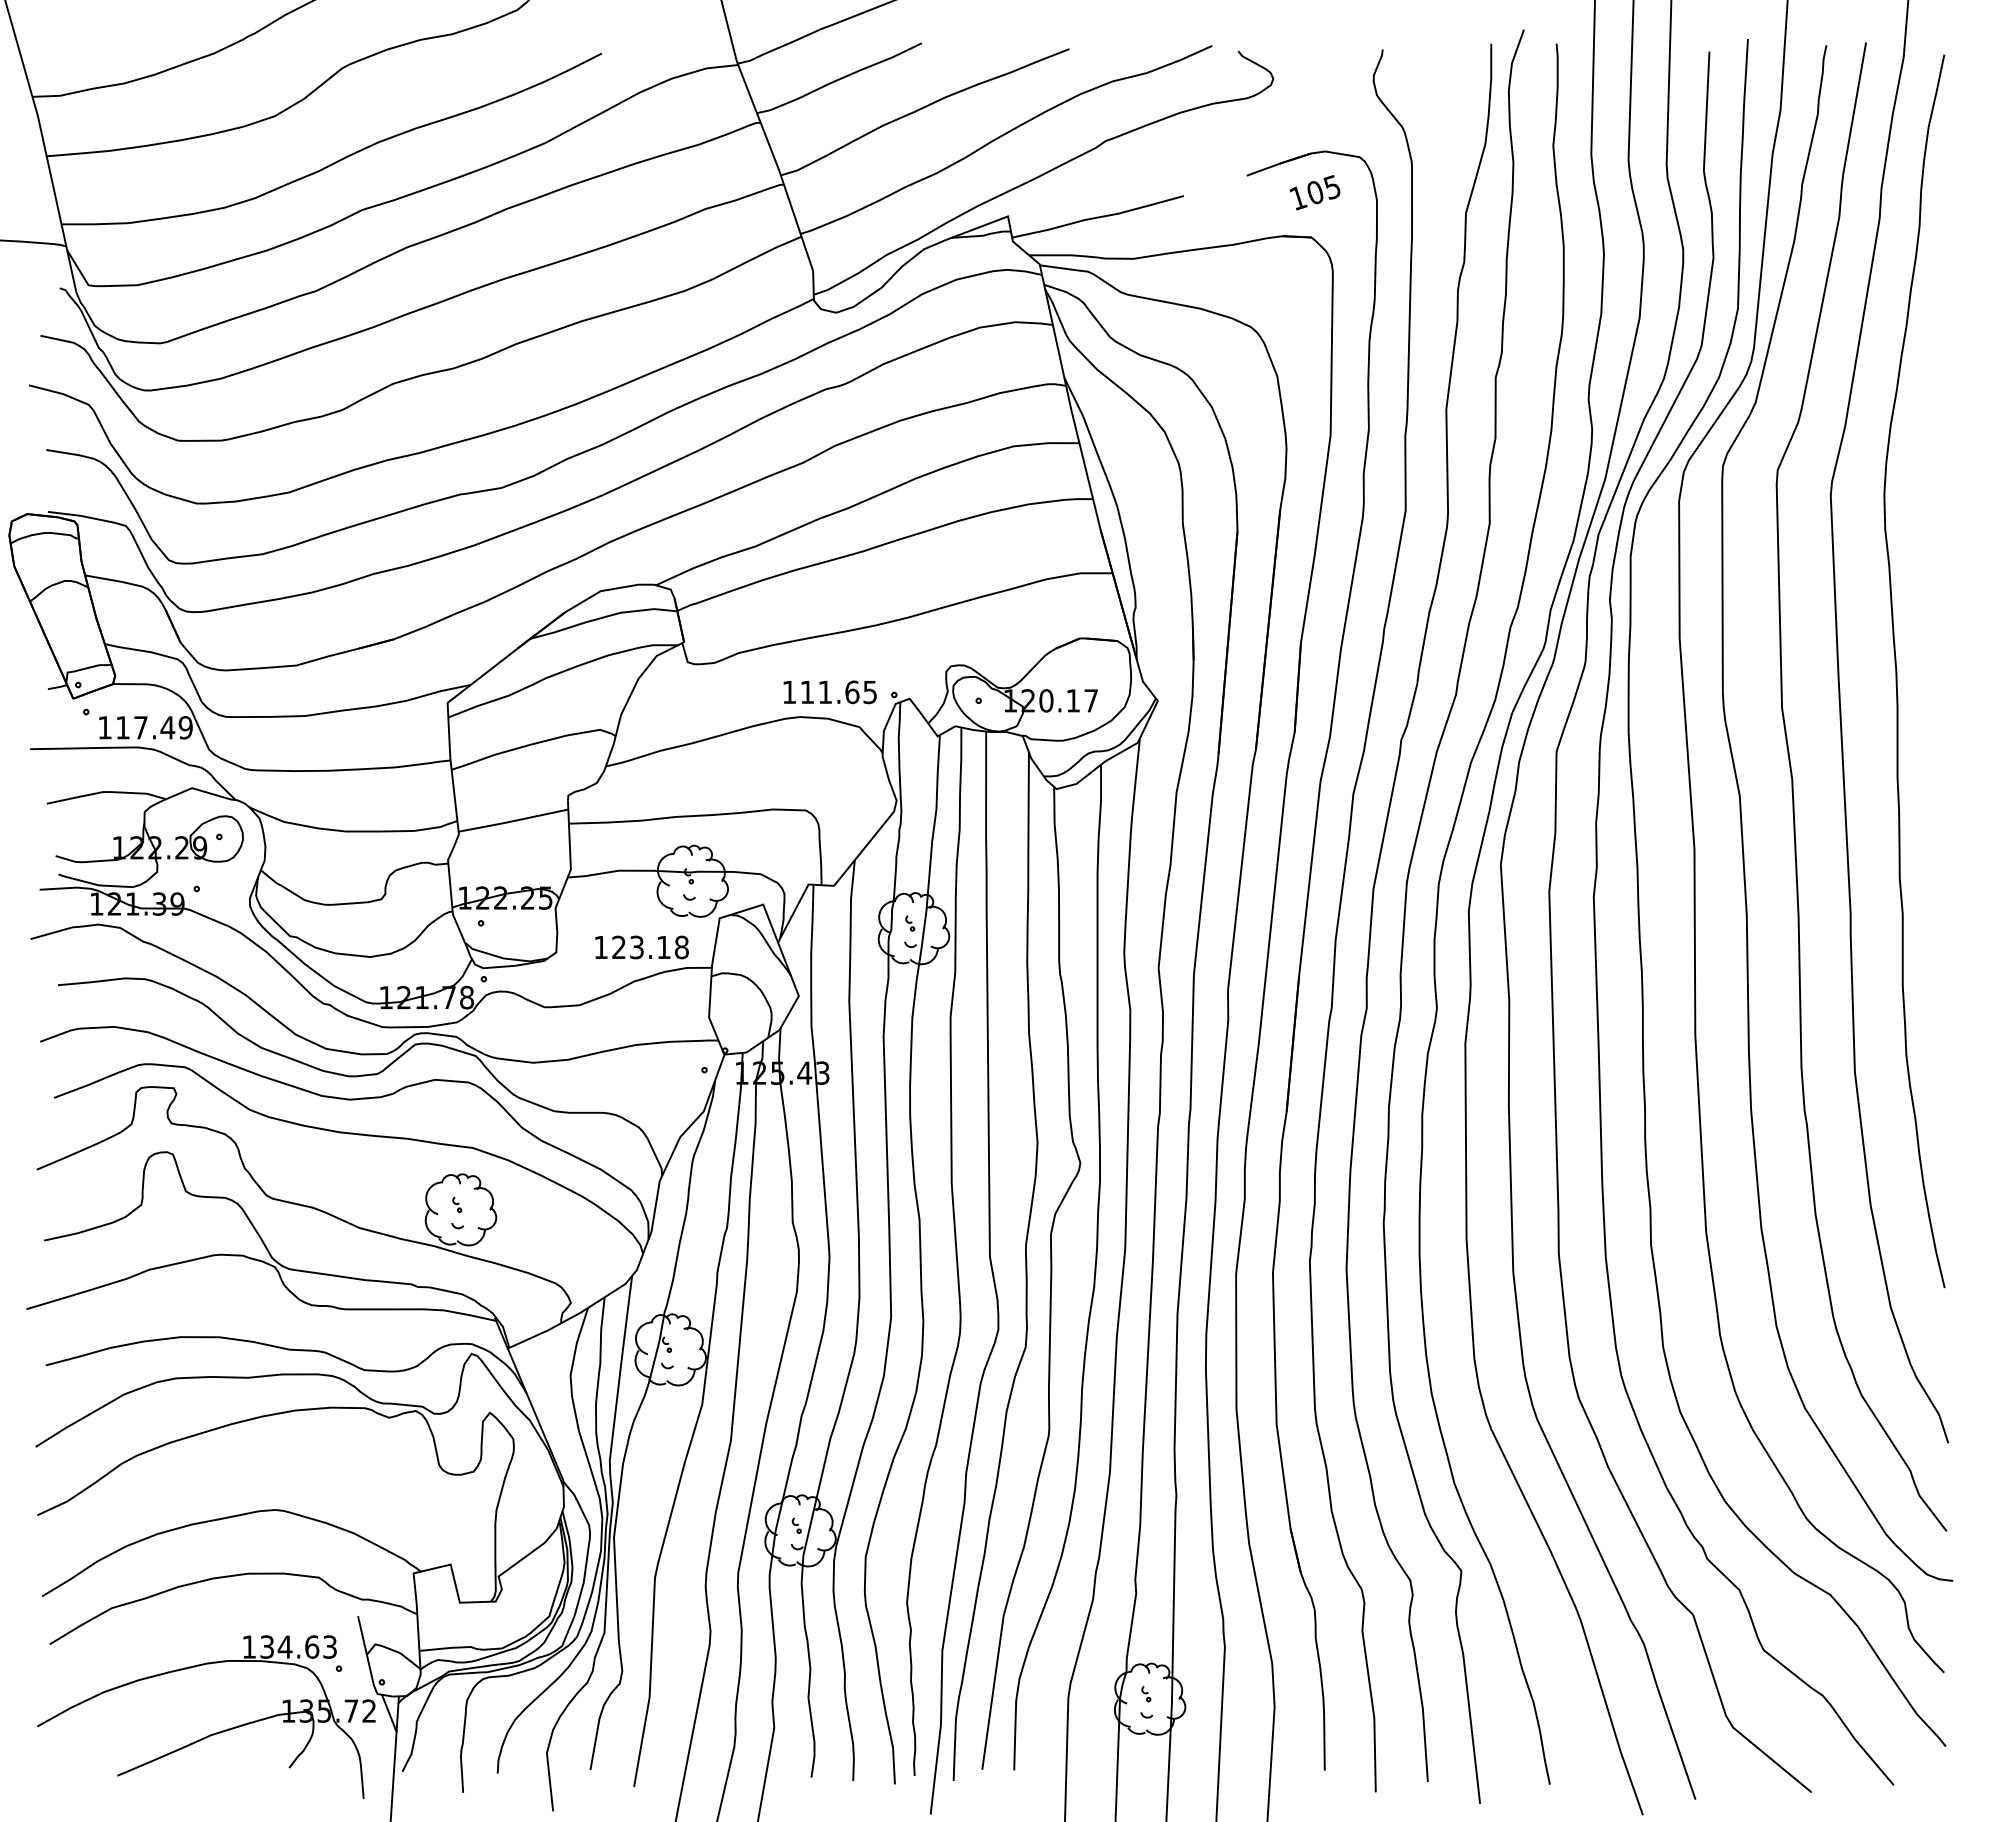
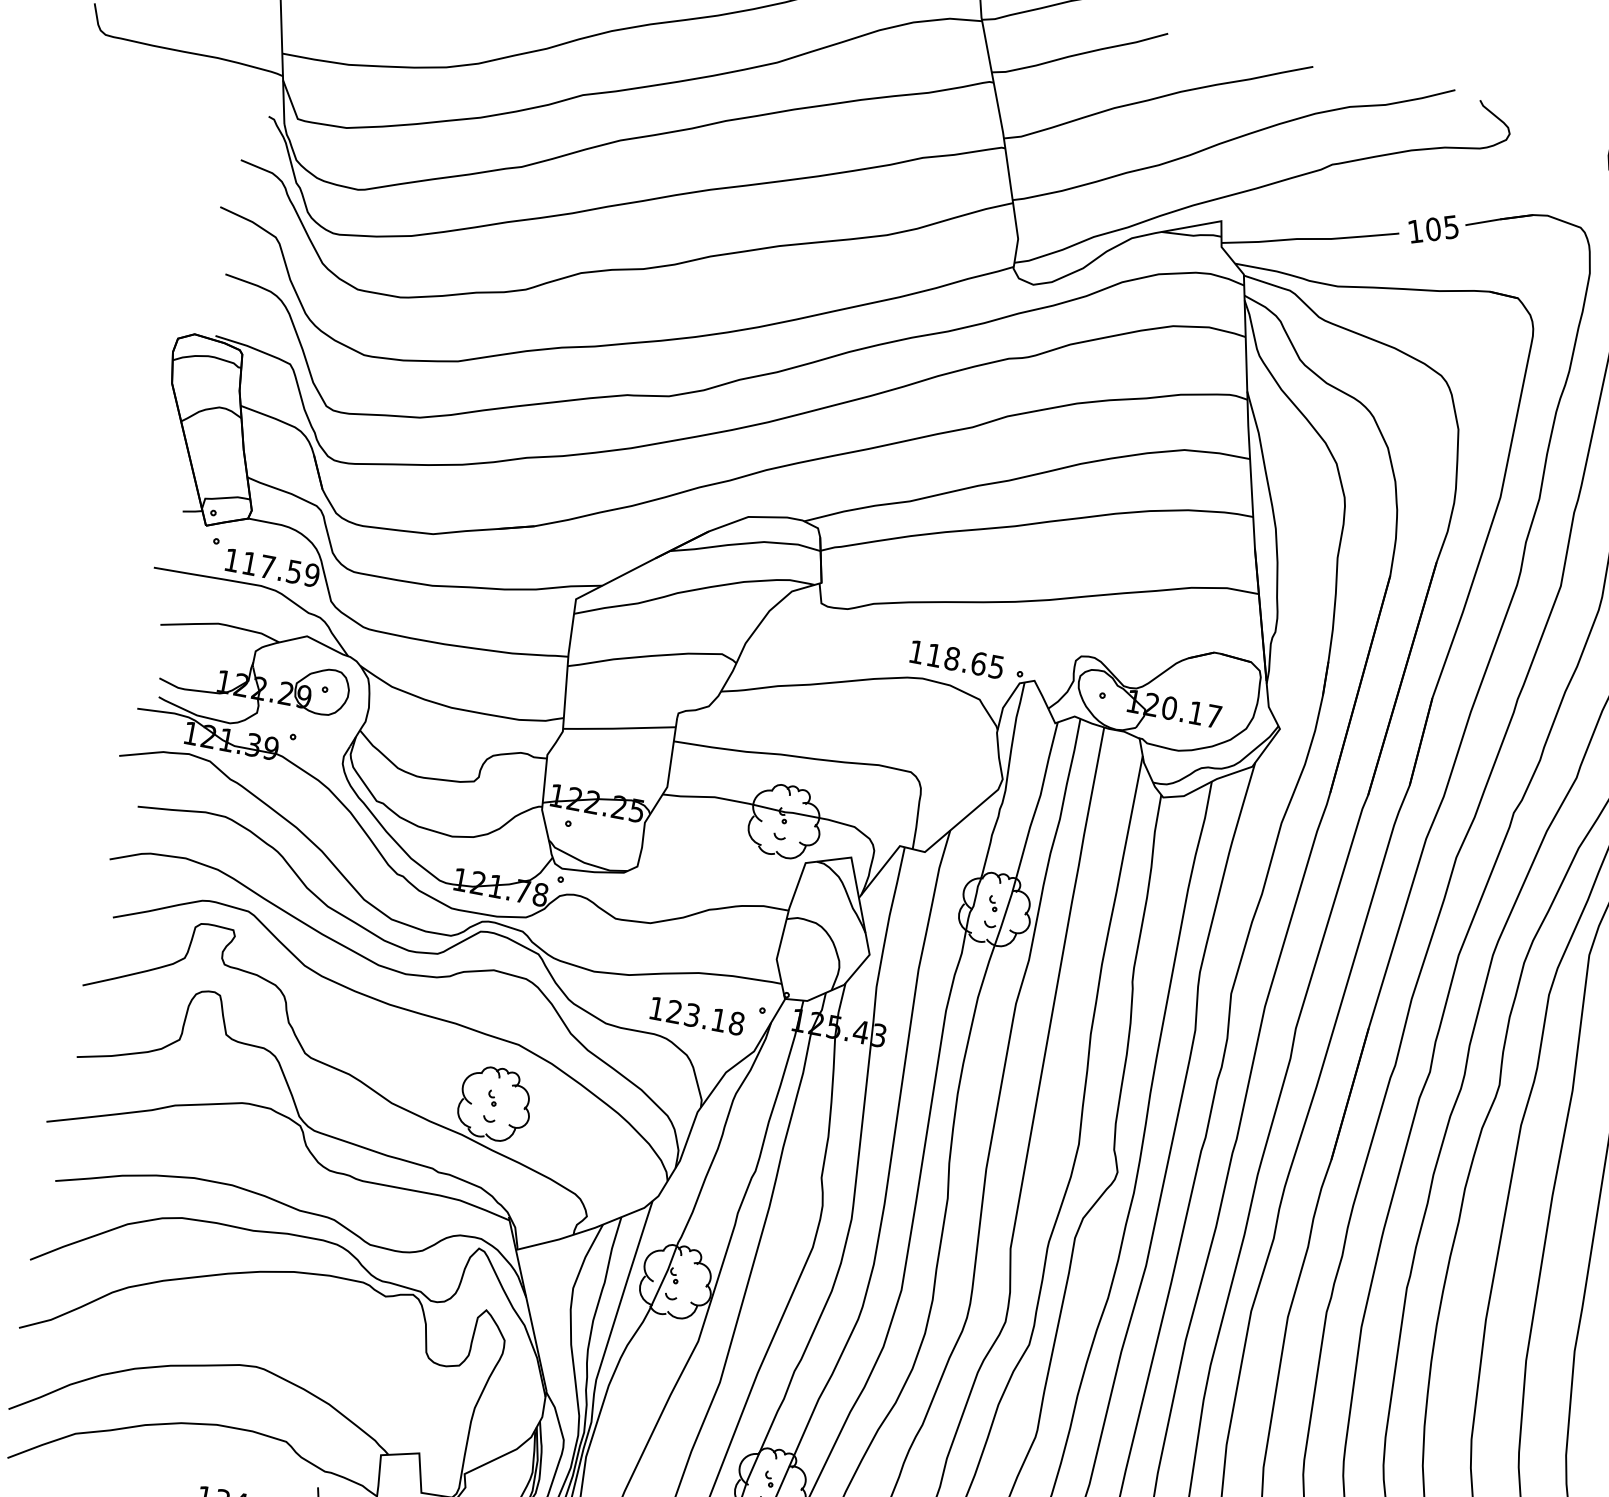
text: (1314, 192) -> (1432, 229), moved
text: (825, 692) -> (952, 658), 111.65 -> 118.65
text: (167, 727) -> (294, 571), 117.49 -> 117.59
text: (641, 947) -> (696, 1016), moved

